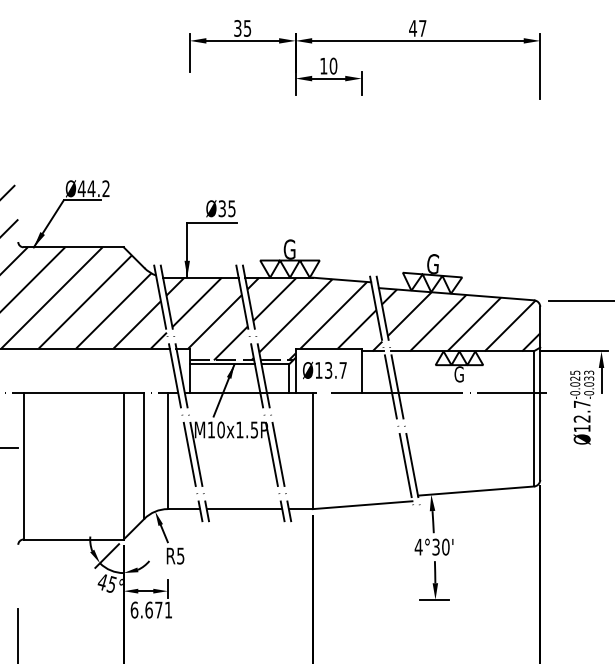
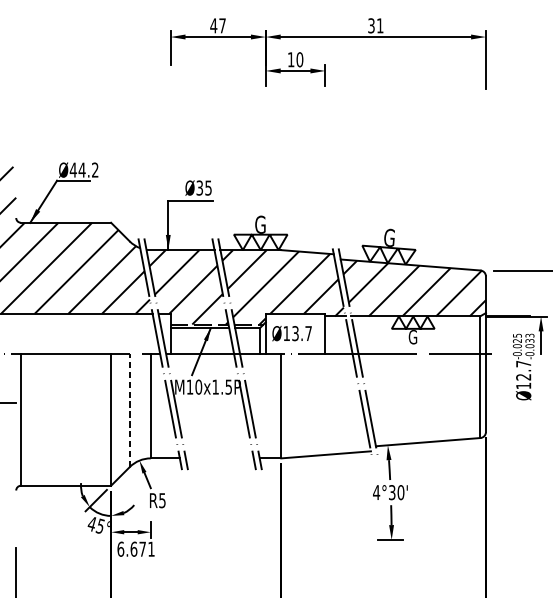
text: (242, 28) -> (218, 25), 35 -> 47
text: (417, 28) -> (375, 25), 47 -> 31
line: (144, 456) -> (129, 411), solid -> dashed
line: (244, 509) -> (219, 458), removed

